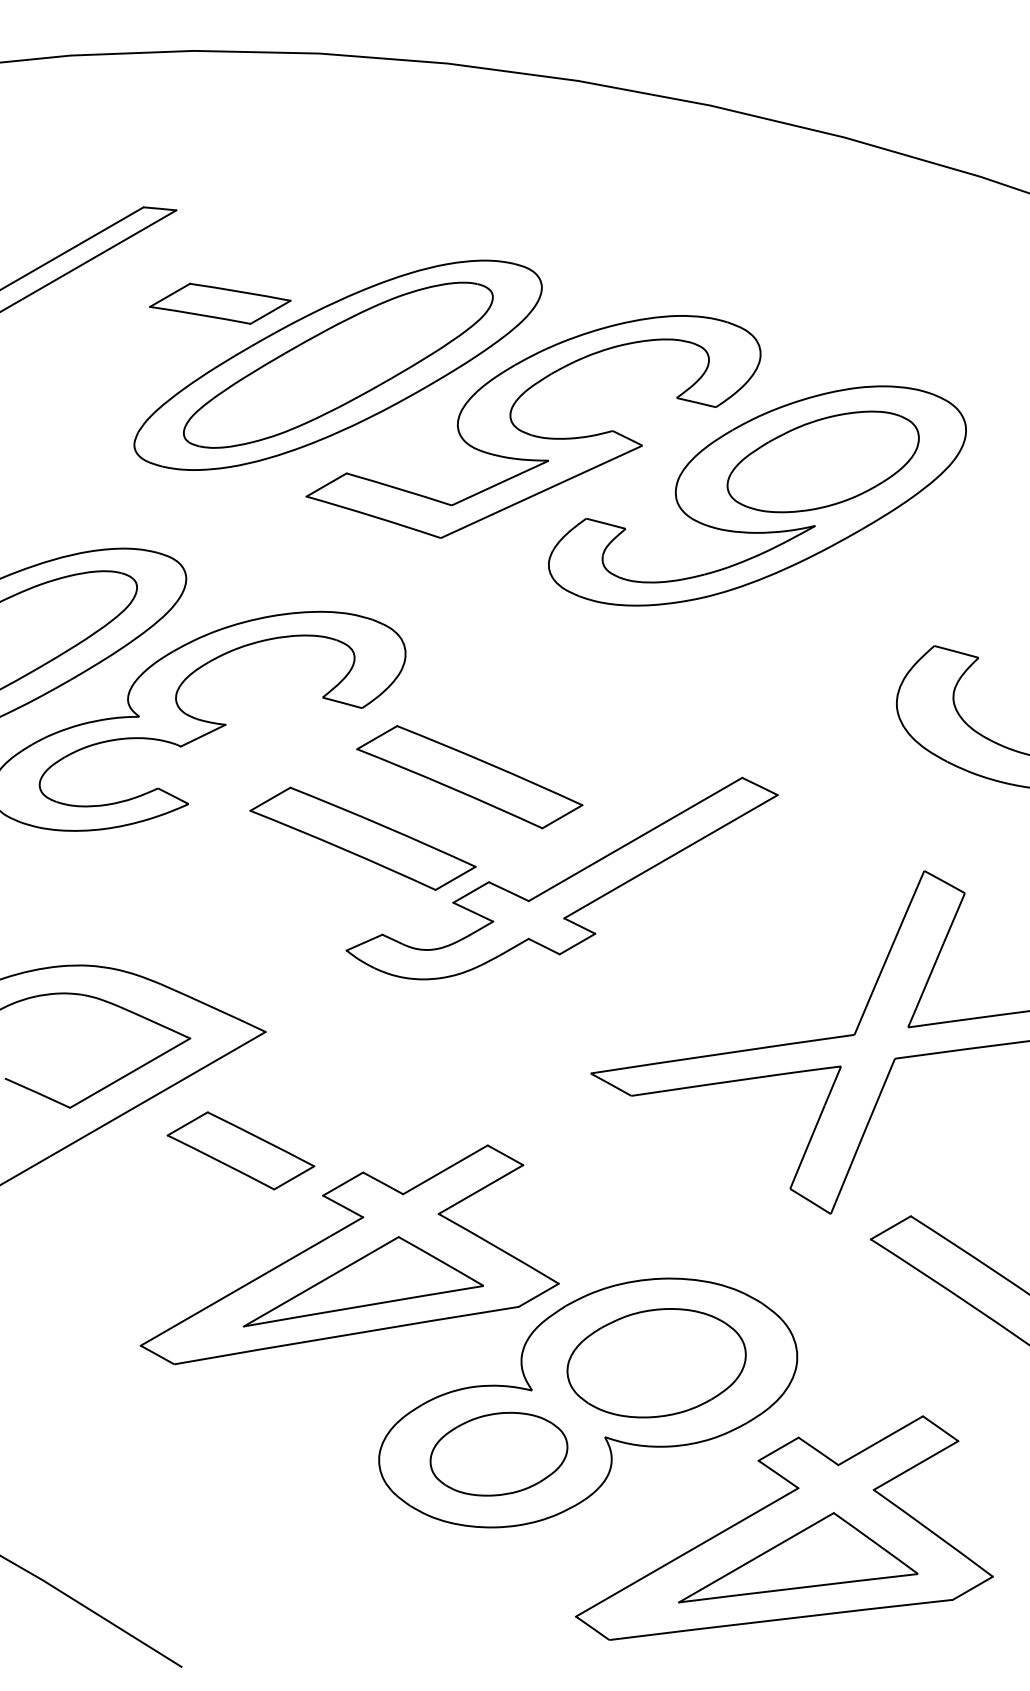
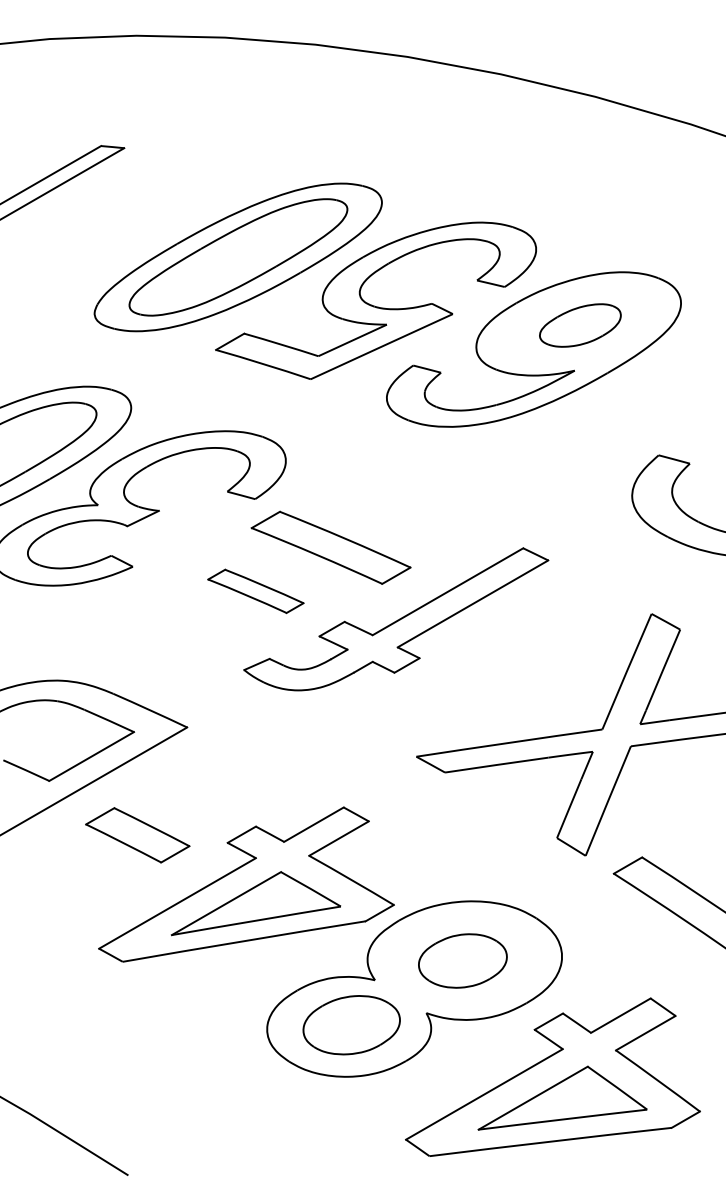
part: (219, 304) -> (154, 214), removed
part: (823, 461) -> (580, 325), size x0.6
part: (362, 839) -> (255, 591), size x0.6
part: (240, 1151) -> (137, 835), moved
part: (656, 1362) -> (462, 960), size x0.7

